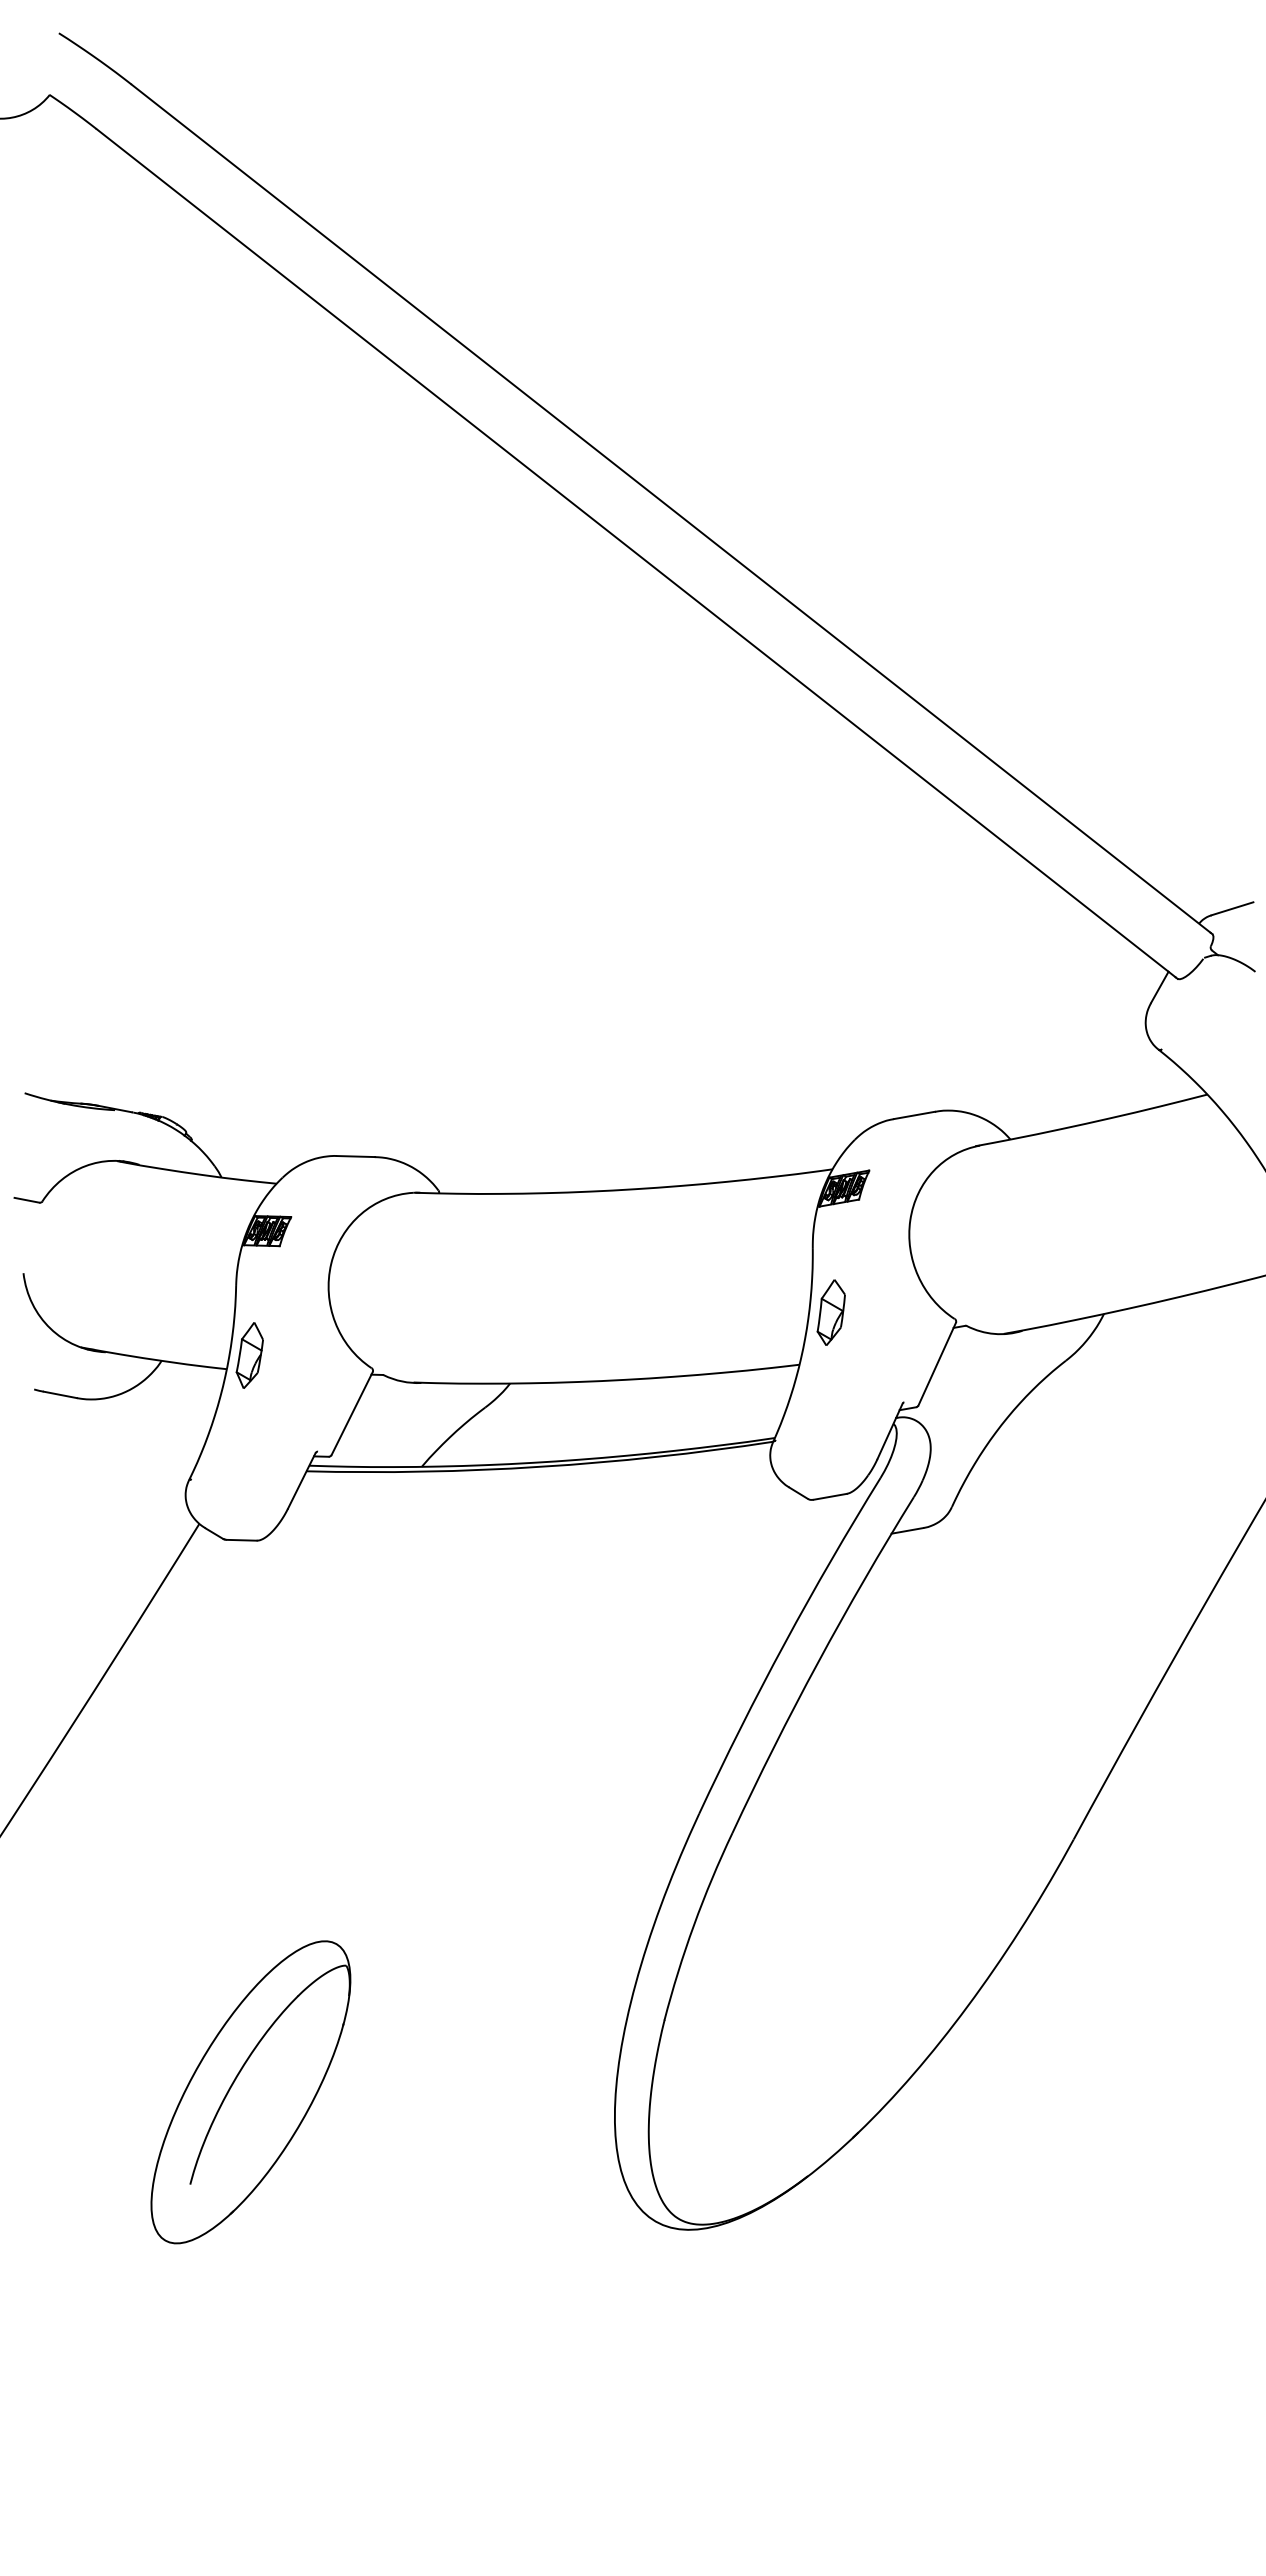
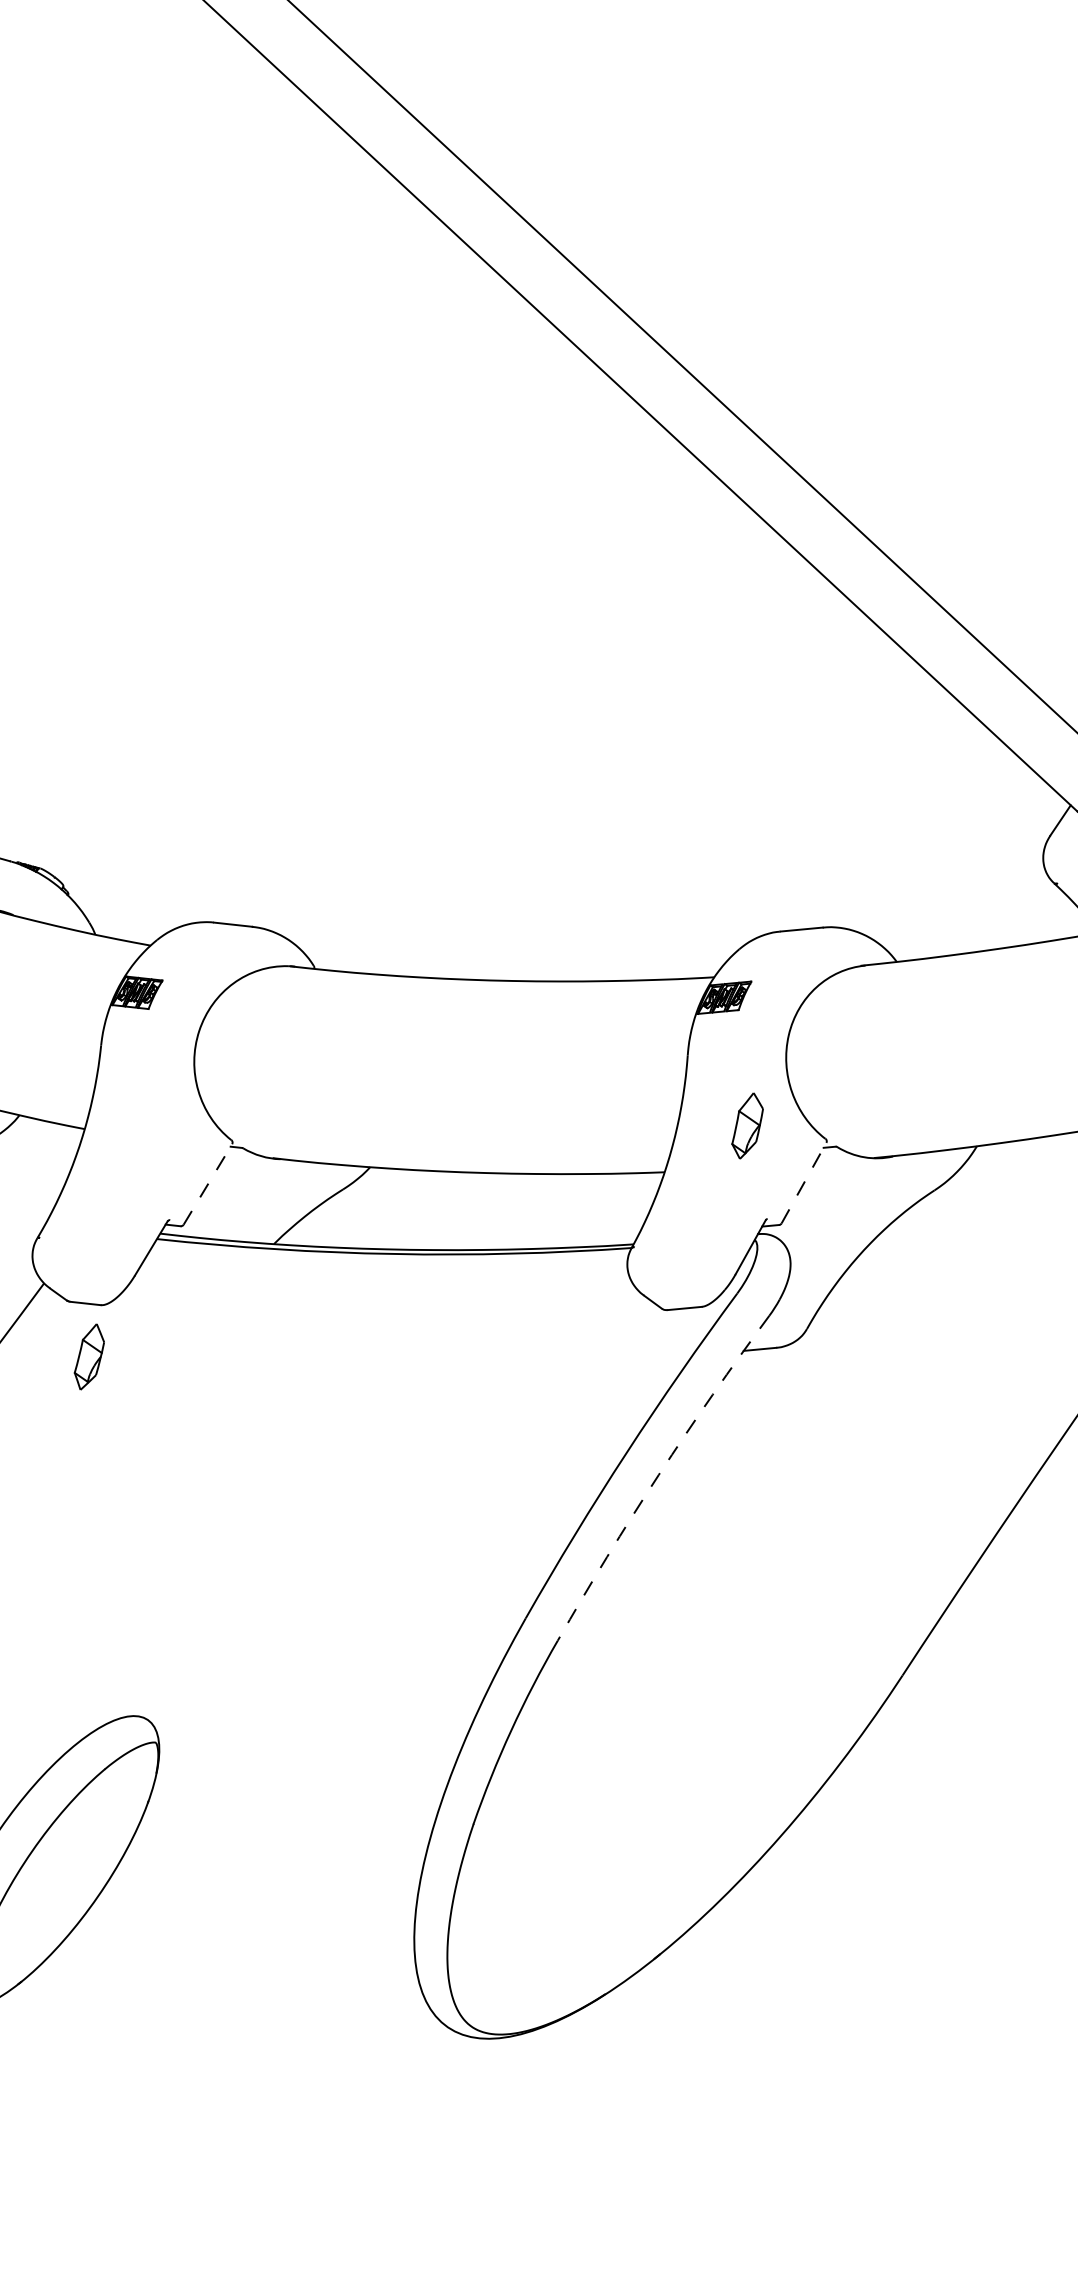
part: (830, 1312) -> (746, 1125), moved
part: (249, 1355) -> (89, 1356), moved
line: (937, 1363) -> (804, 1182), solid -> dashed
line: (352, 1413) -> (208, 1184), solid -> dashed
arc: (818, 1662) -> (659, 1475), solid -> dashed

